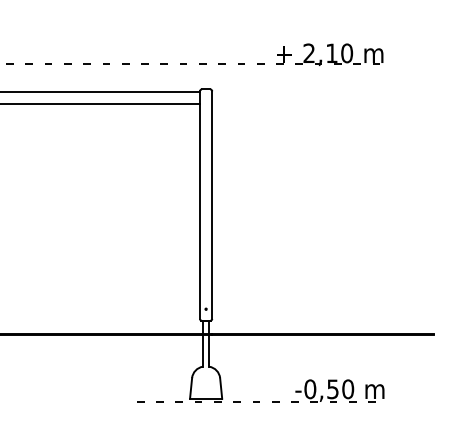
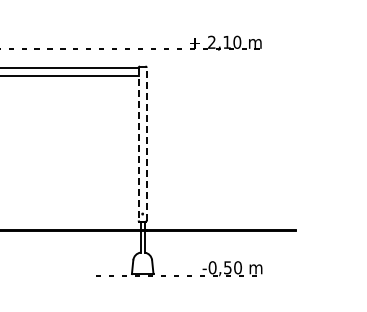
line: (211, 204) -> (146, 143), solid -> dashed
line: (199, 205) -> (138, 144), solid -> dashed

